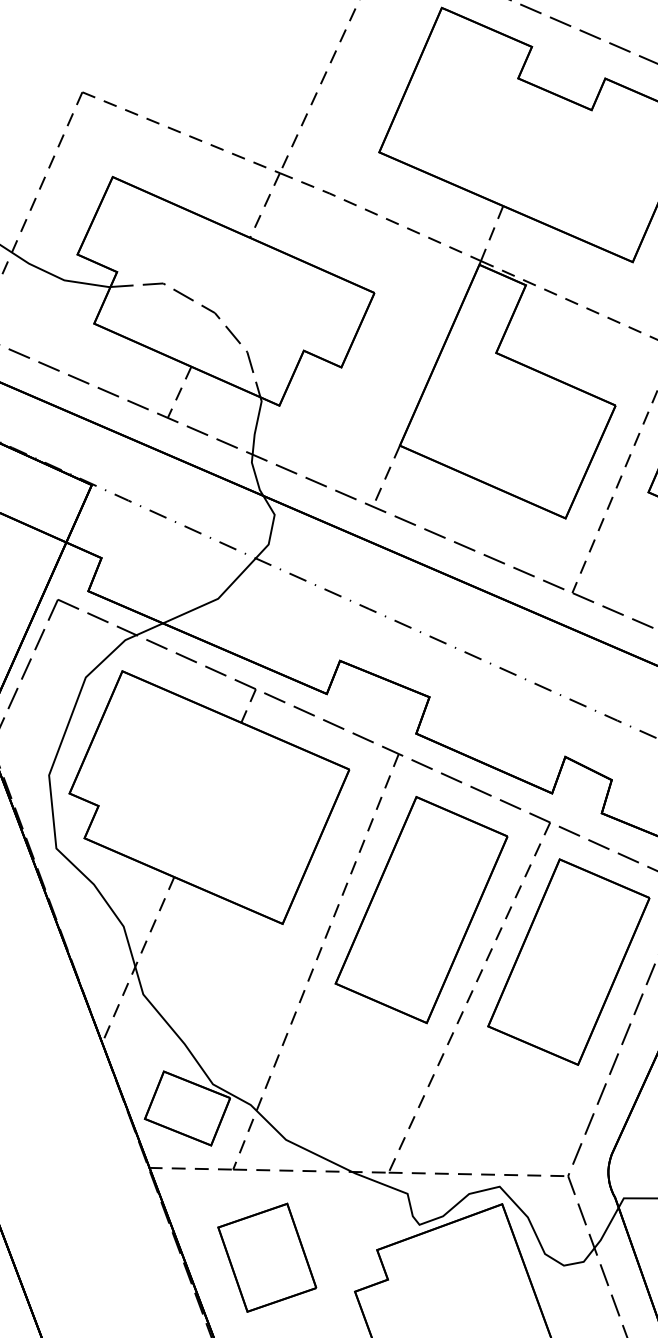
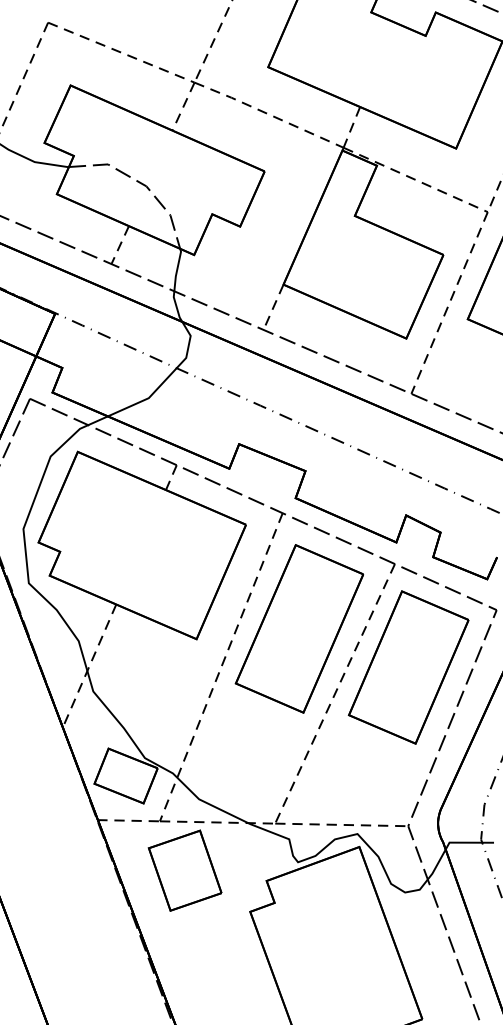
part: (266, 1257) -> (184, 870), moved

